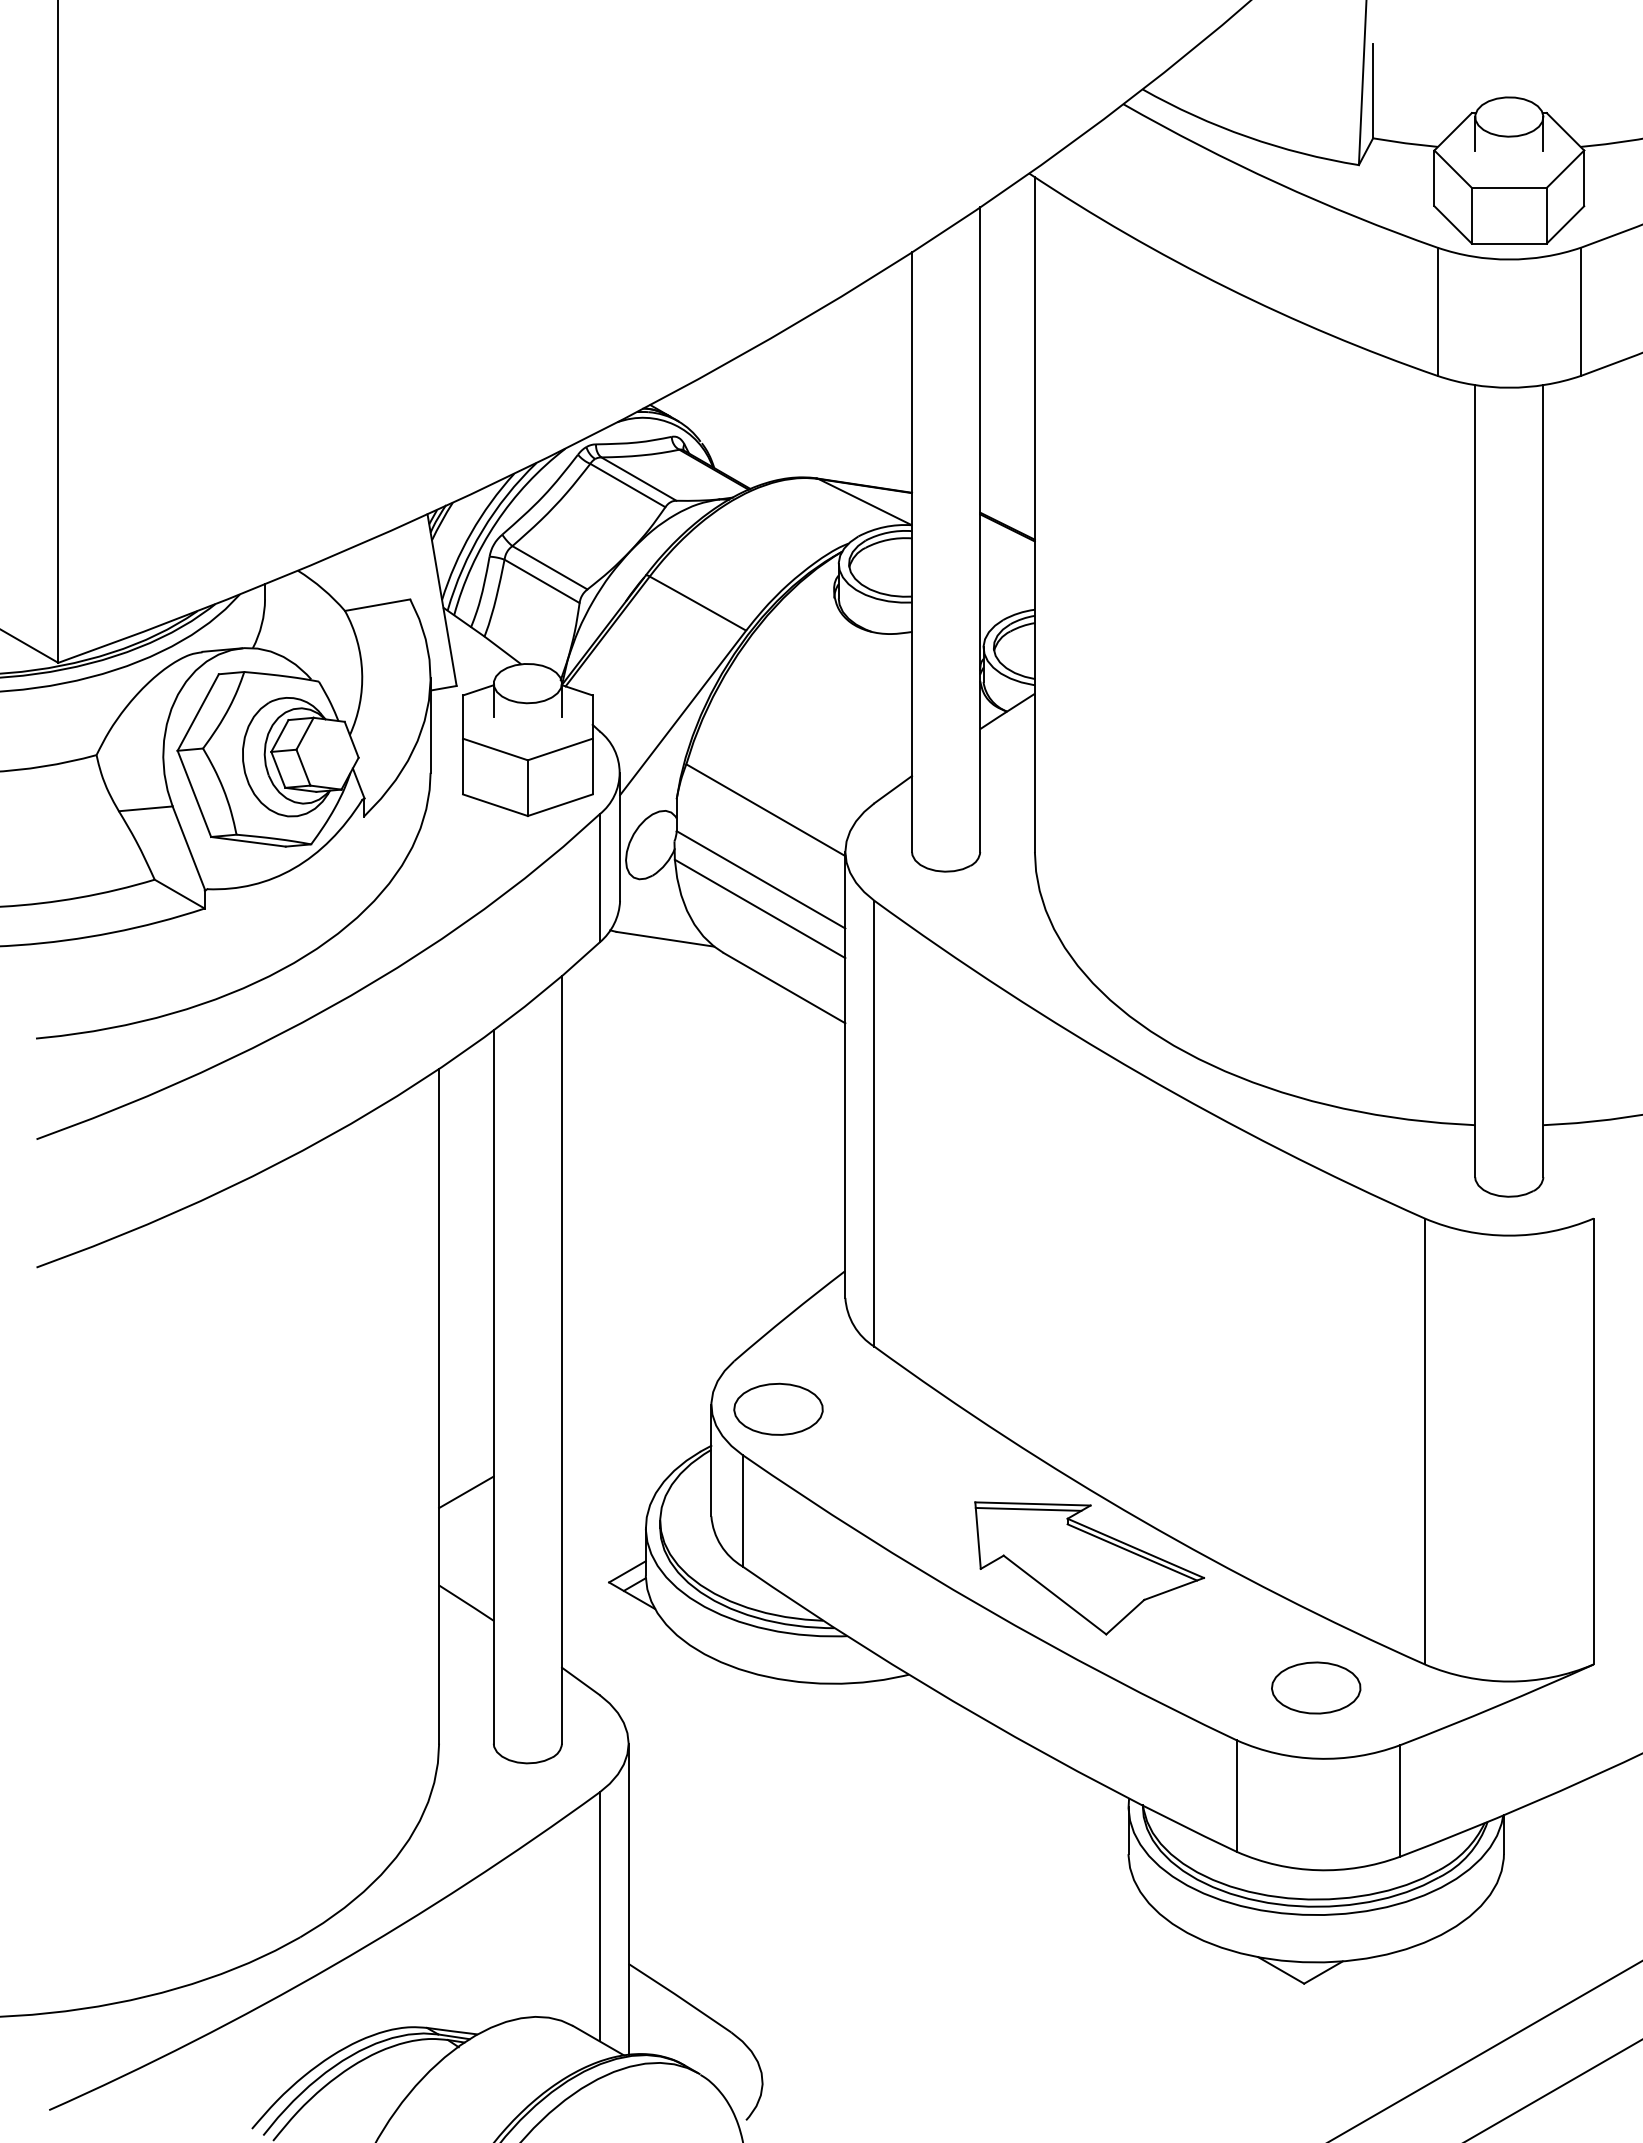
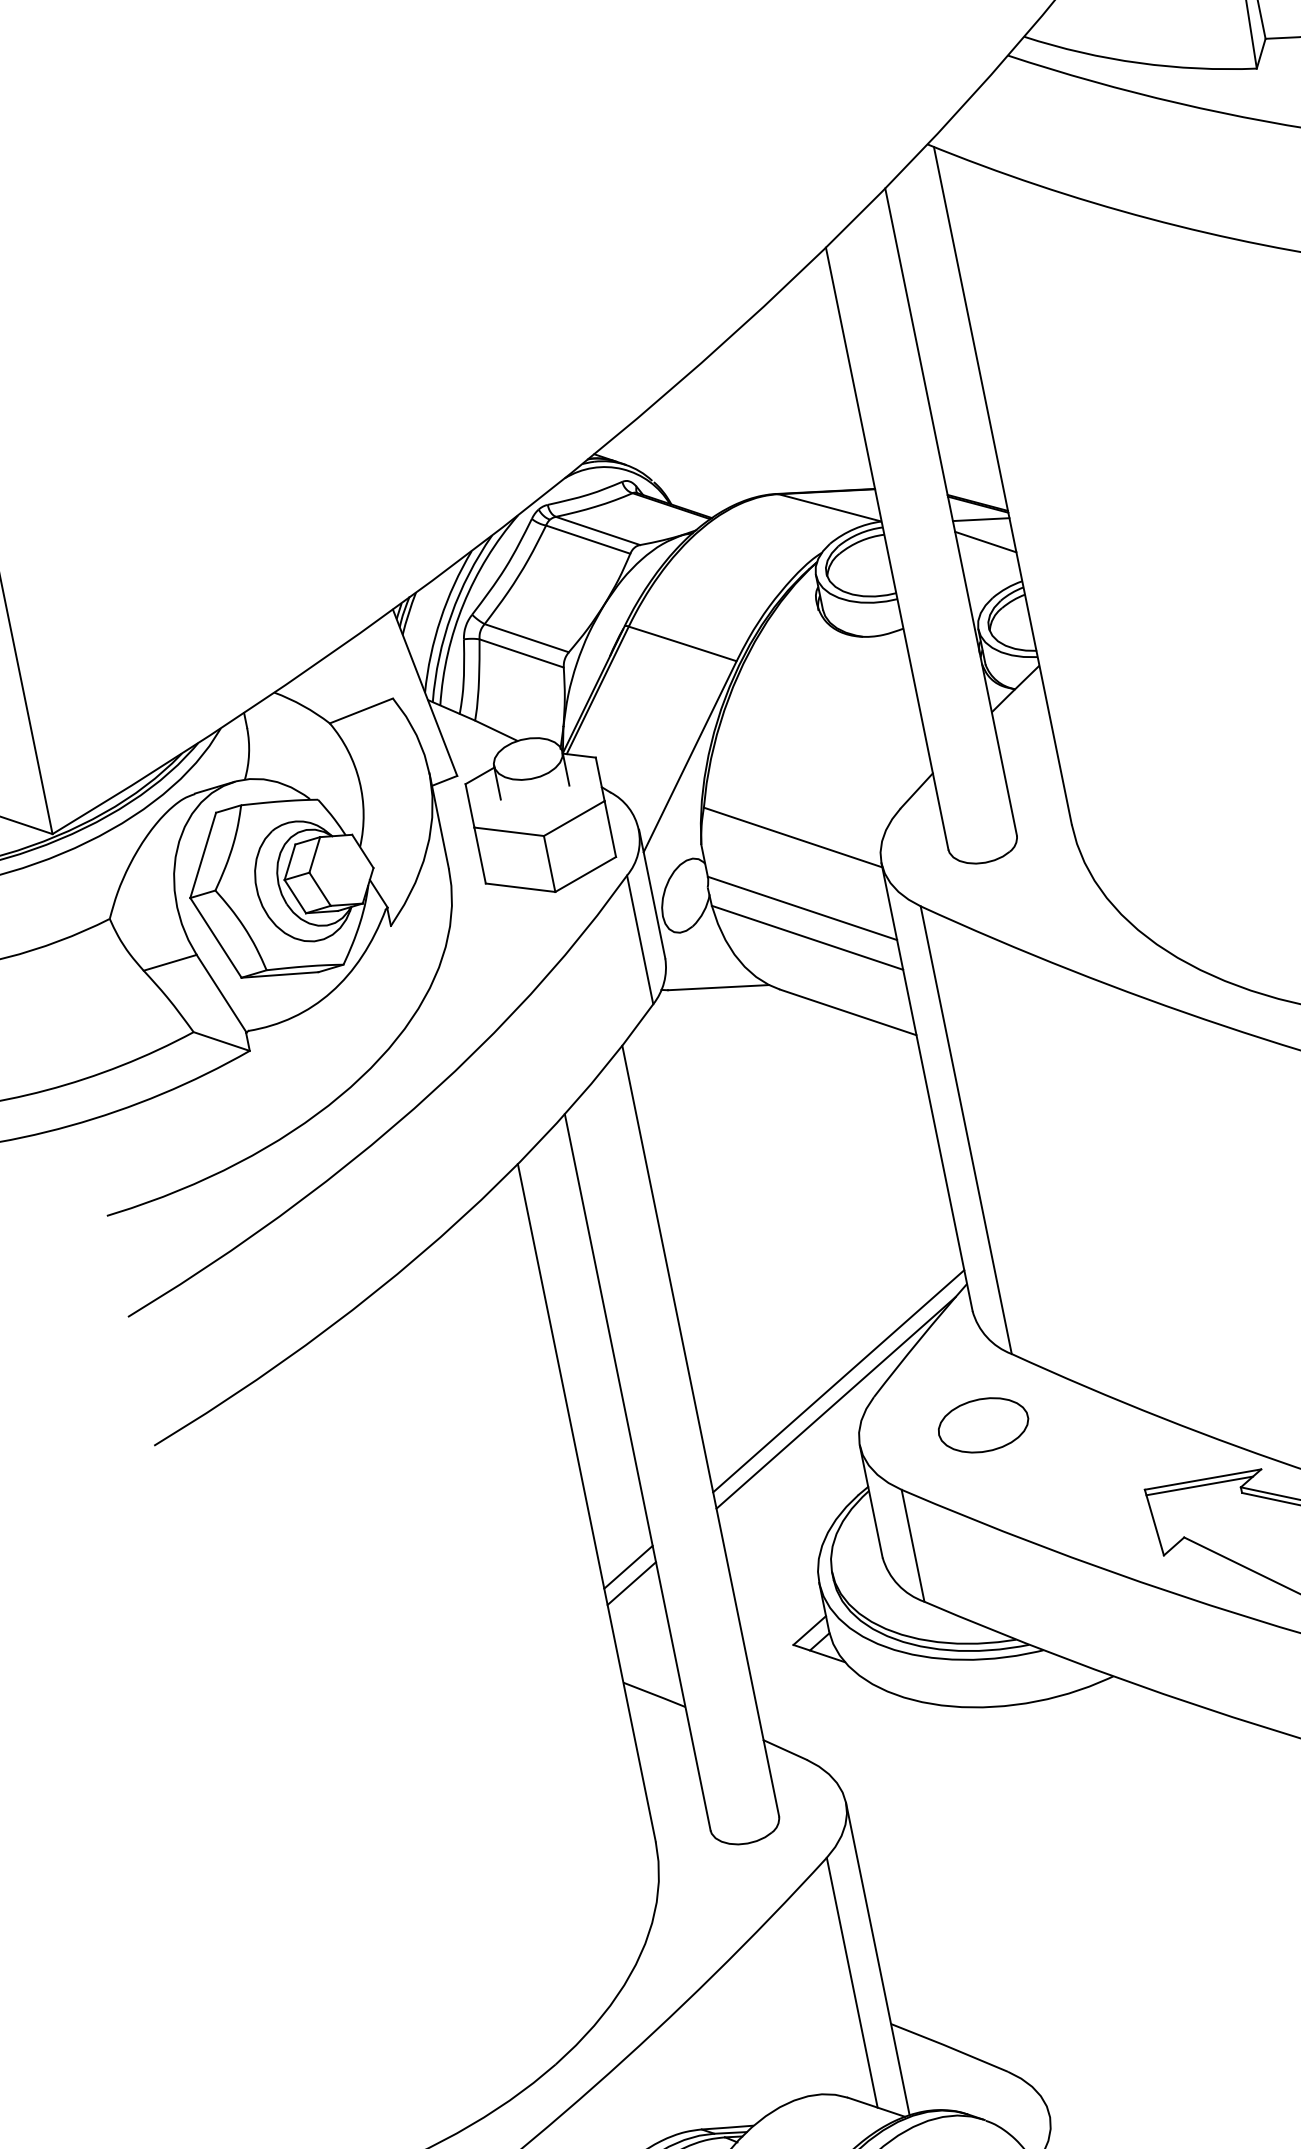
line: (1007, 542) -> (981, 519), added
line: (1007, 564) -> (985, 541), added
line: (703, 1338) -> (838, 1380), added
line: (696, 1359) -> (835, 1403), added
part: (778, 1408) -> (983, 1424), moved
line: (466, 1475) -> (628, 1566), added

